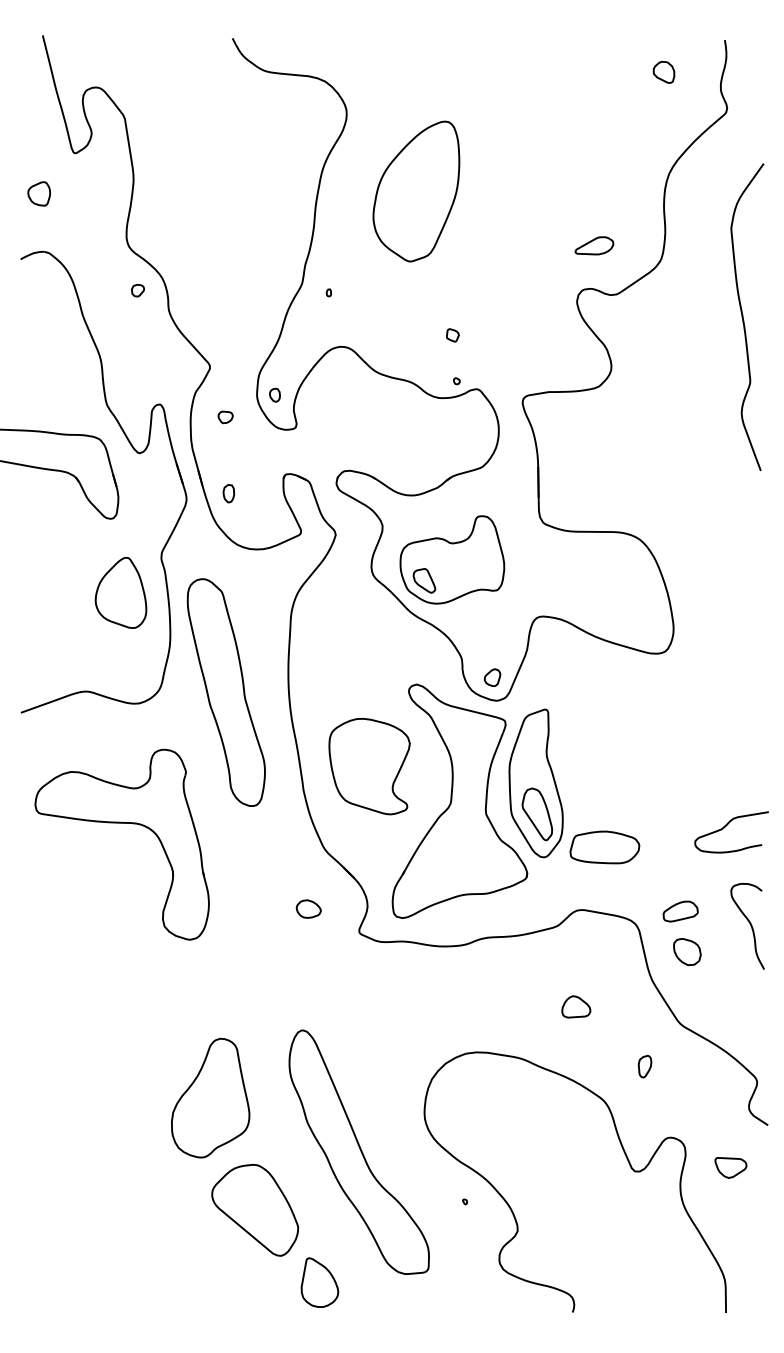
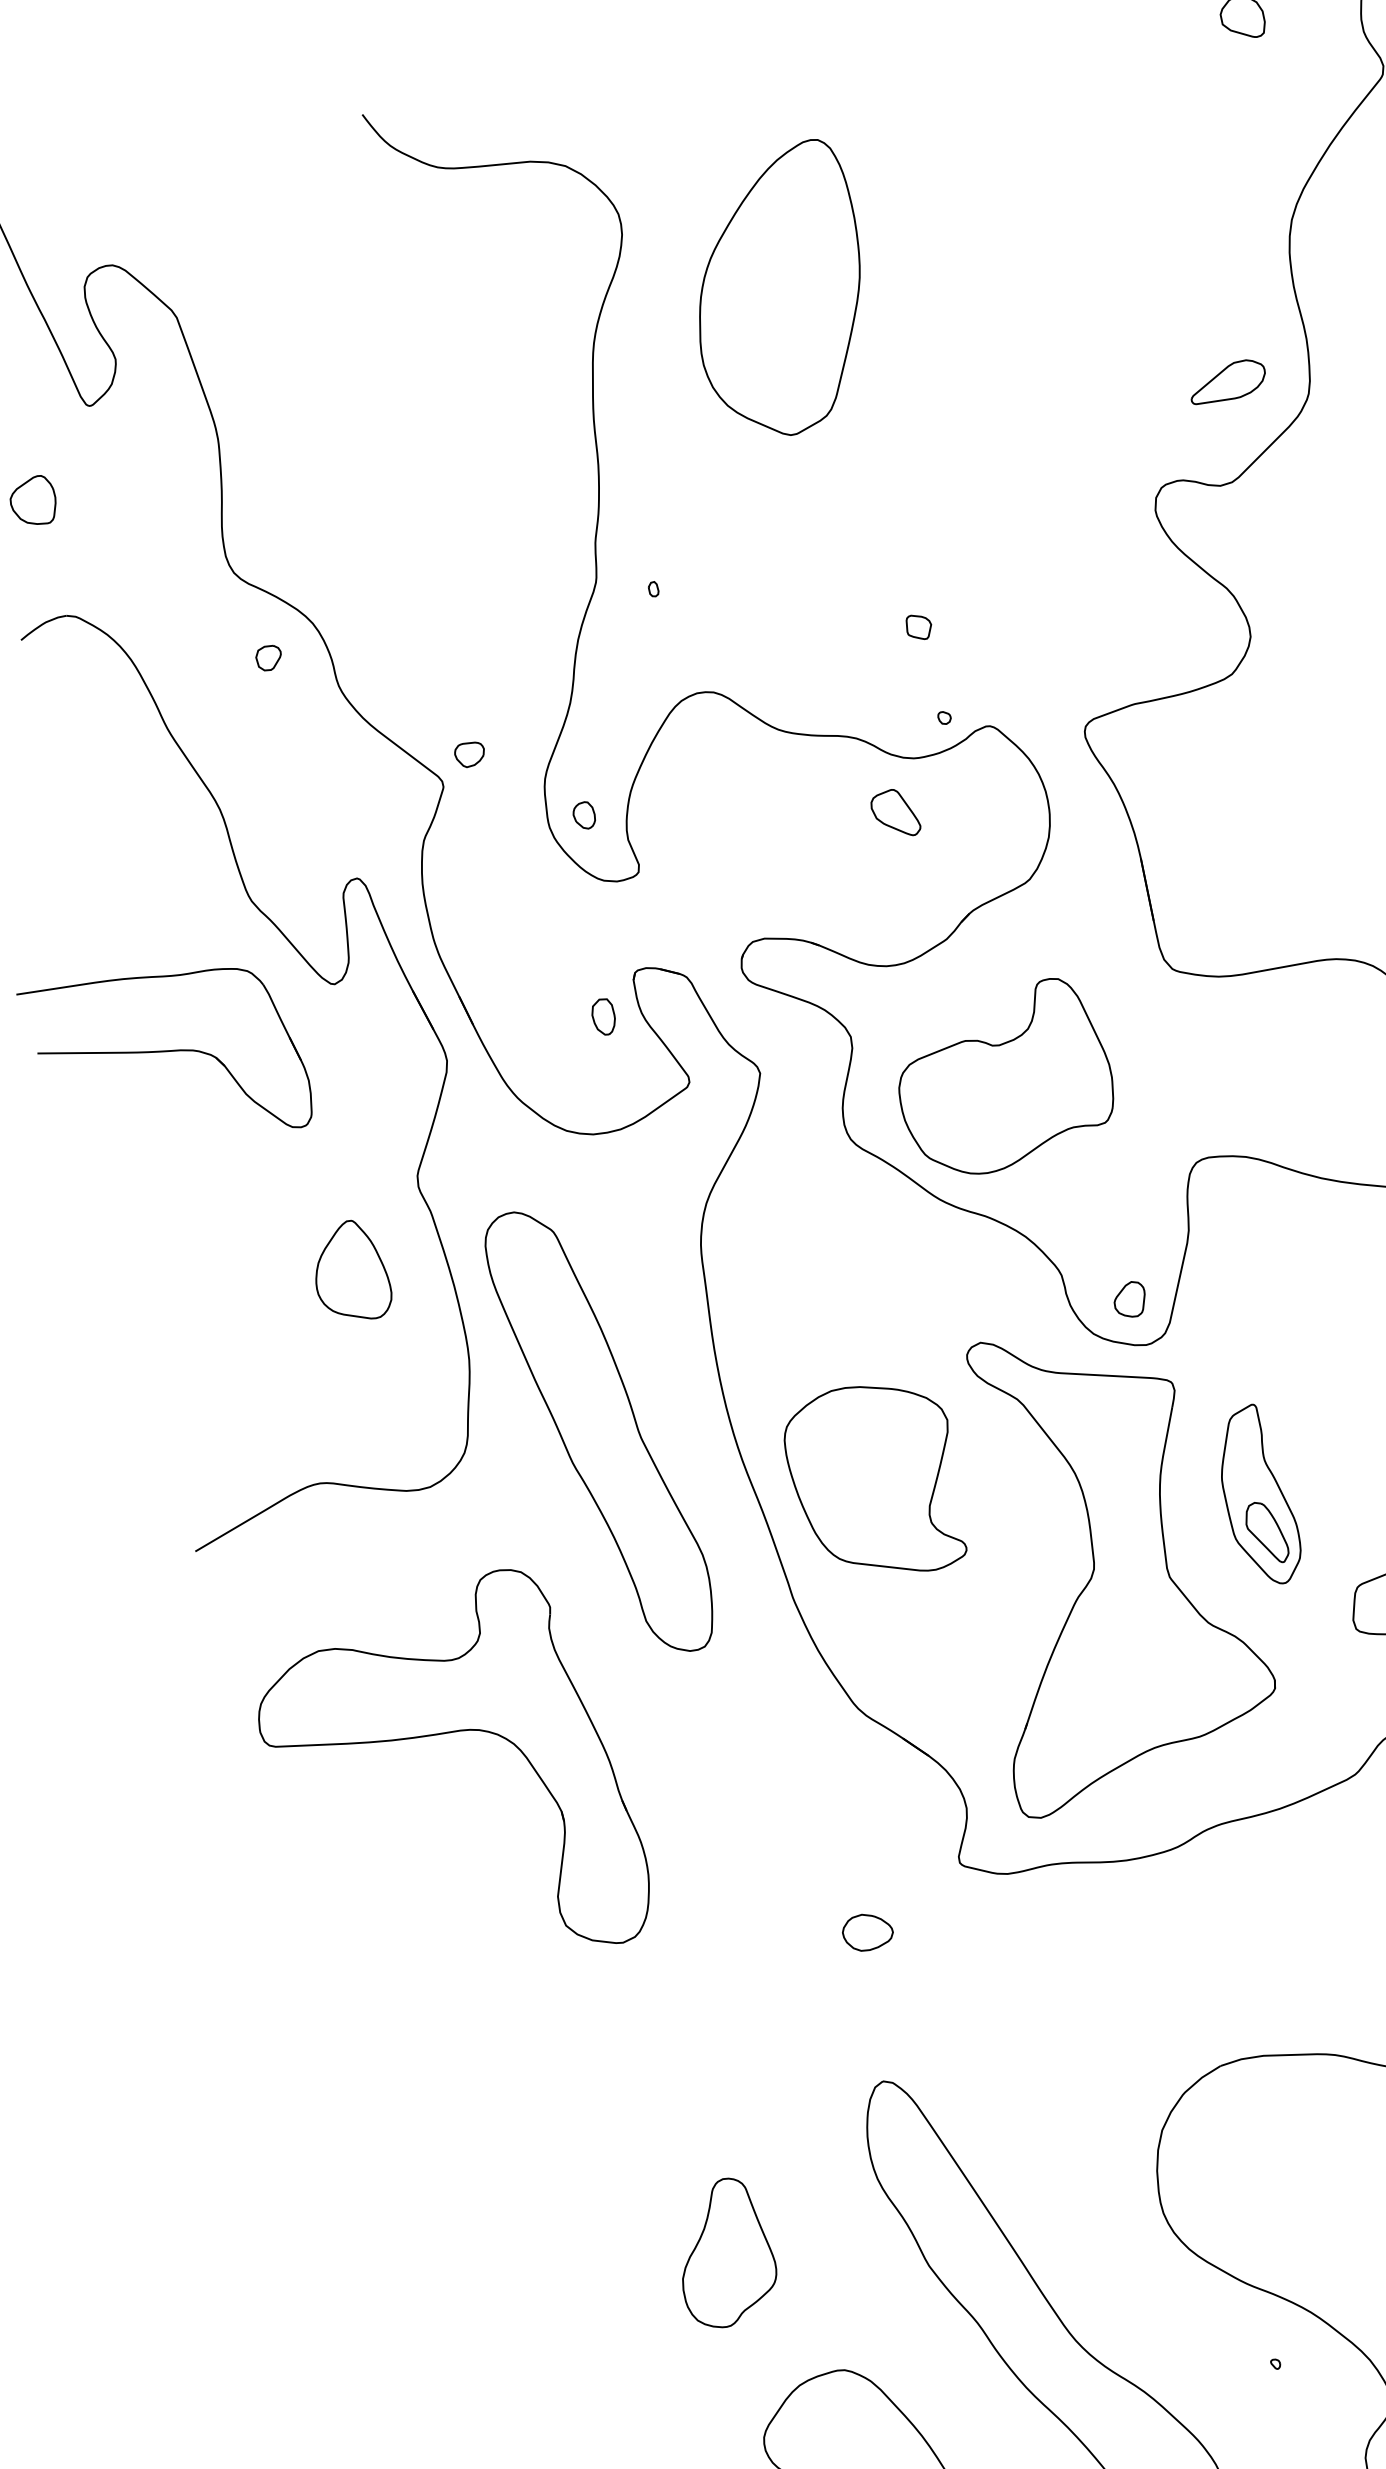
part: (416, 191) -> (779, 291), moved
part: (594, 245) -> (1227, 381), moved
part: (225, 417) -> (469, 754), moved
part: (228, 493) -> (603, 1016), moved
part: (424, 580) -> (895, 813), moved
part: (120, 592) -> (349, 1271), size x0.7
part: (369, 766) -> (874, 1481), moved
part: (535, 783) -> (1256, 1496), size x0.6
part: (308, 908) -> (866, 1930), moved
part: (210, 1097) -> (724, 2251), size x0.6

